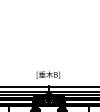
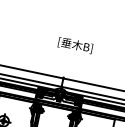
text: (47, 74) -> (74, 44), moved

